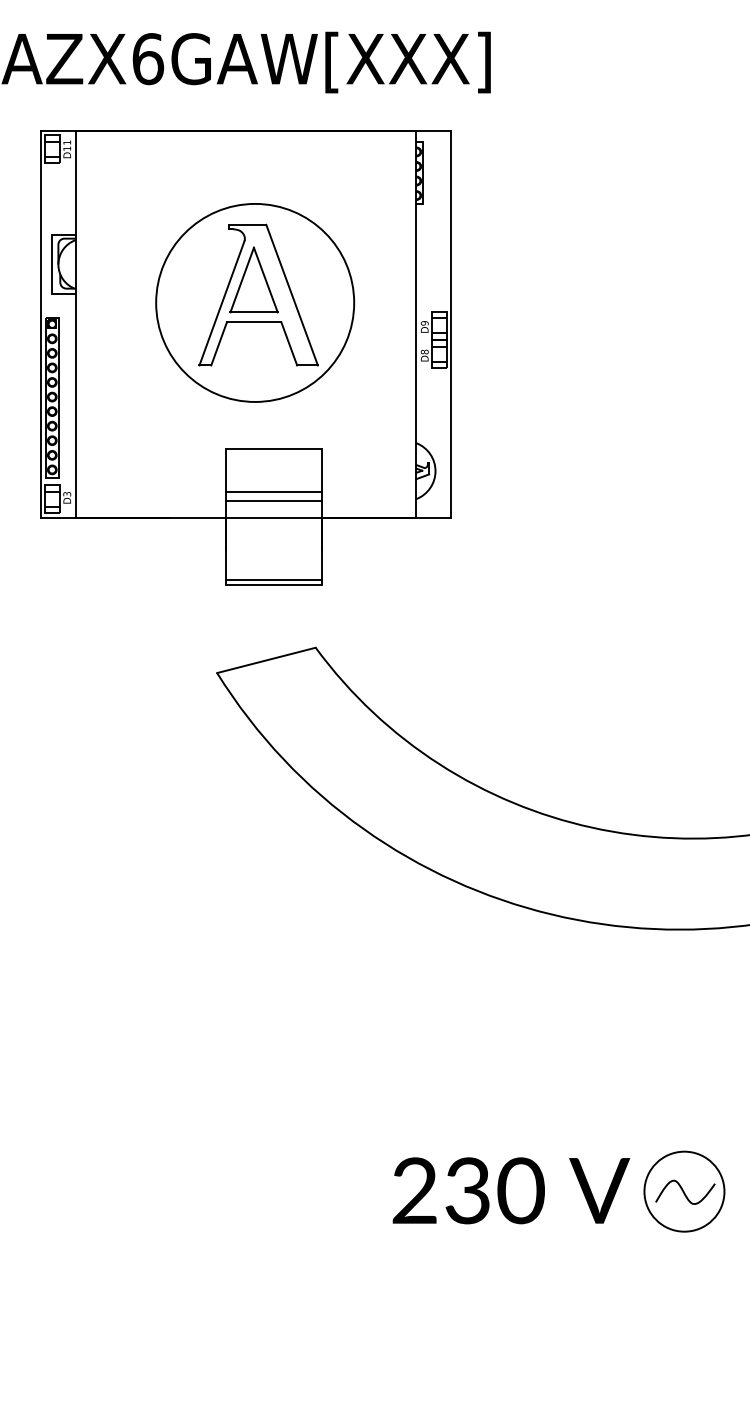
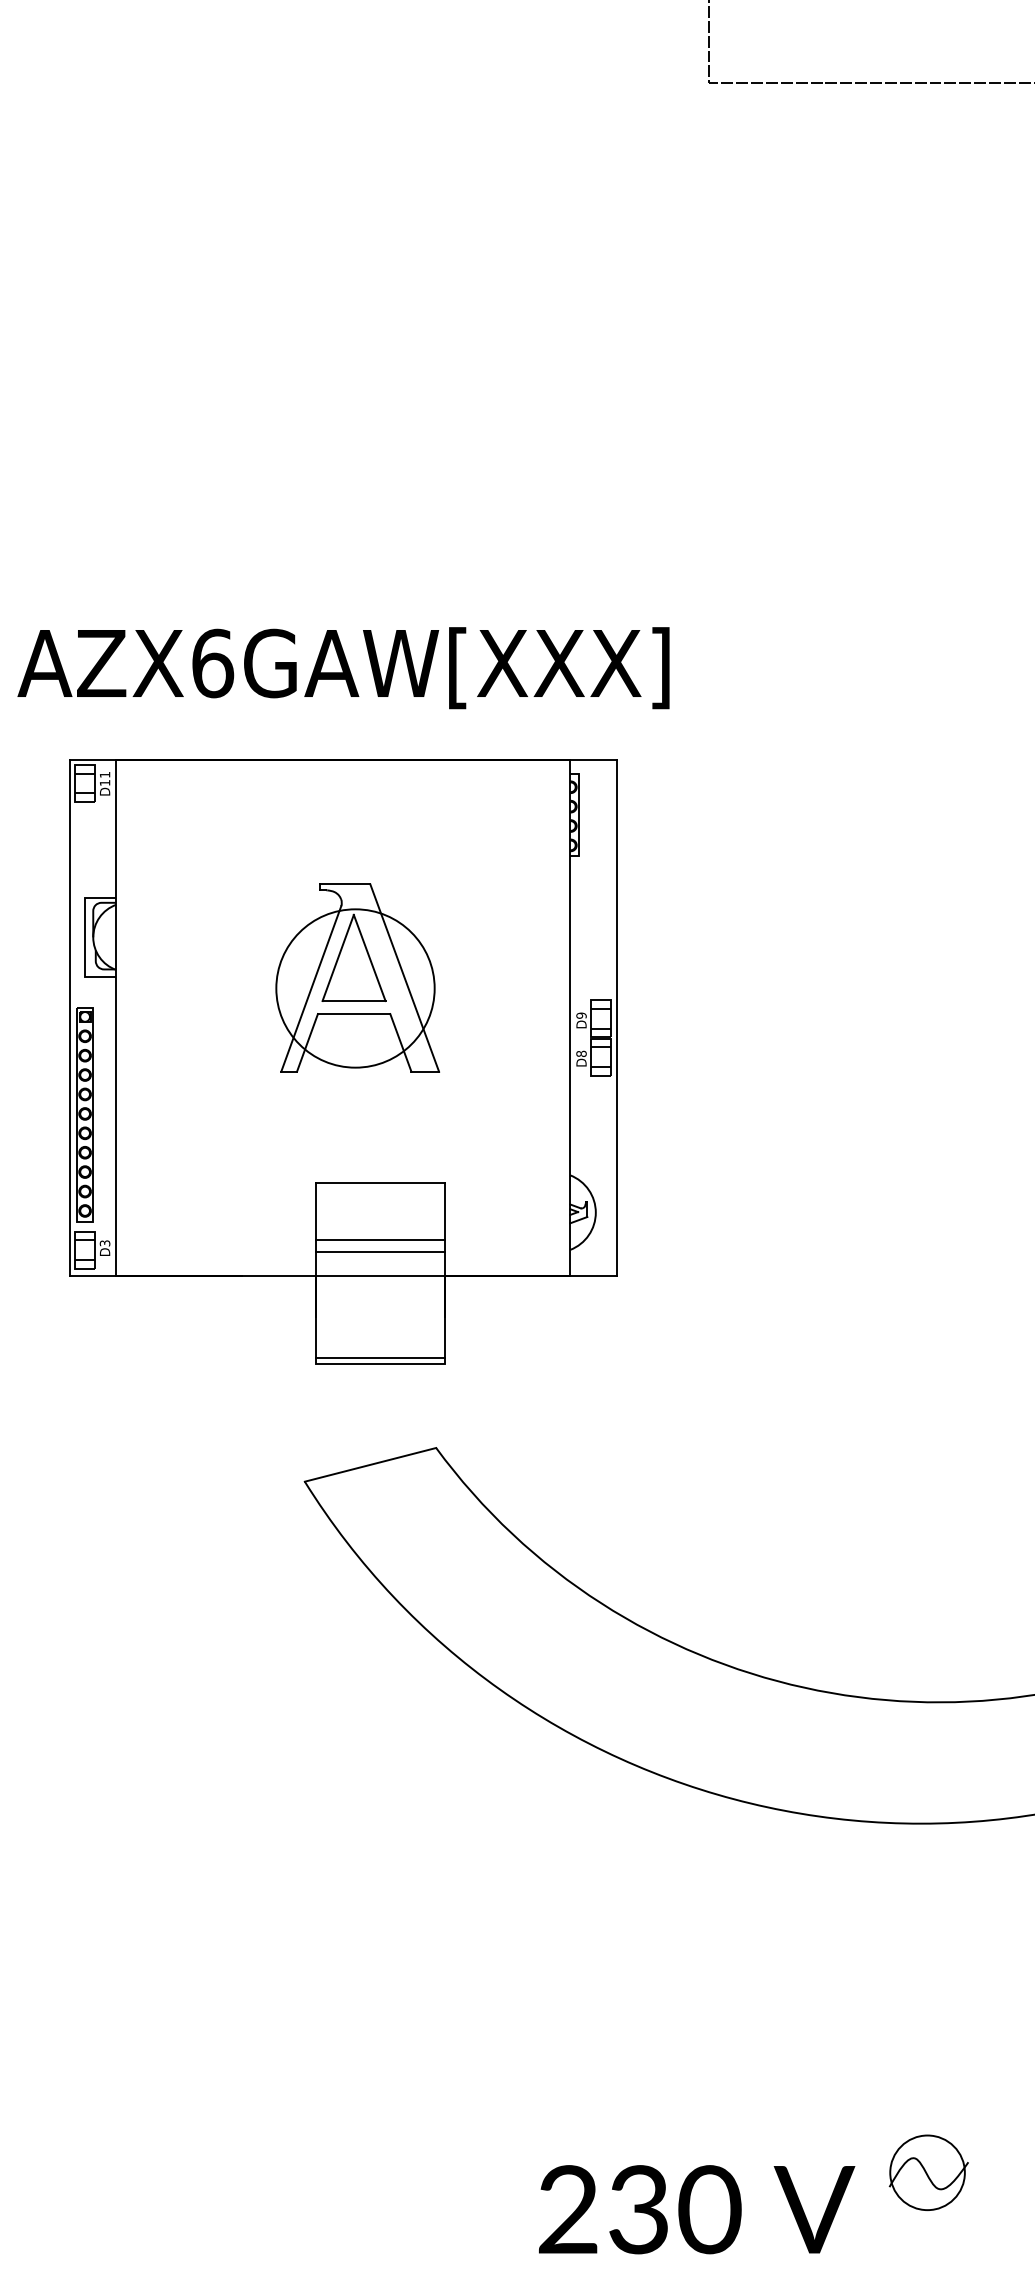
circle: (255, 302) -> (355, 988), size x0.6
text: (511, 1190) -> (697, 2209), moved
circle: (684, 1191) -> (927, 2172), size x0.7

